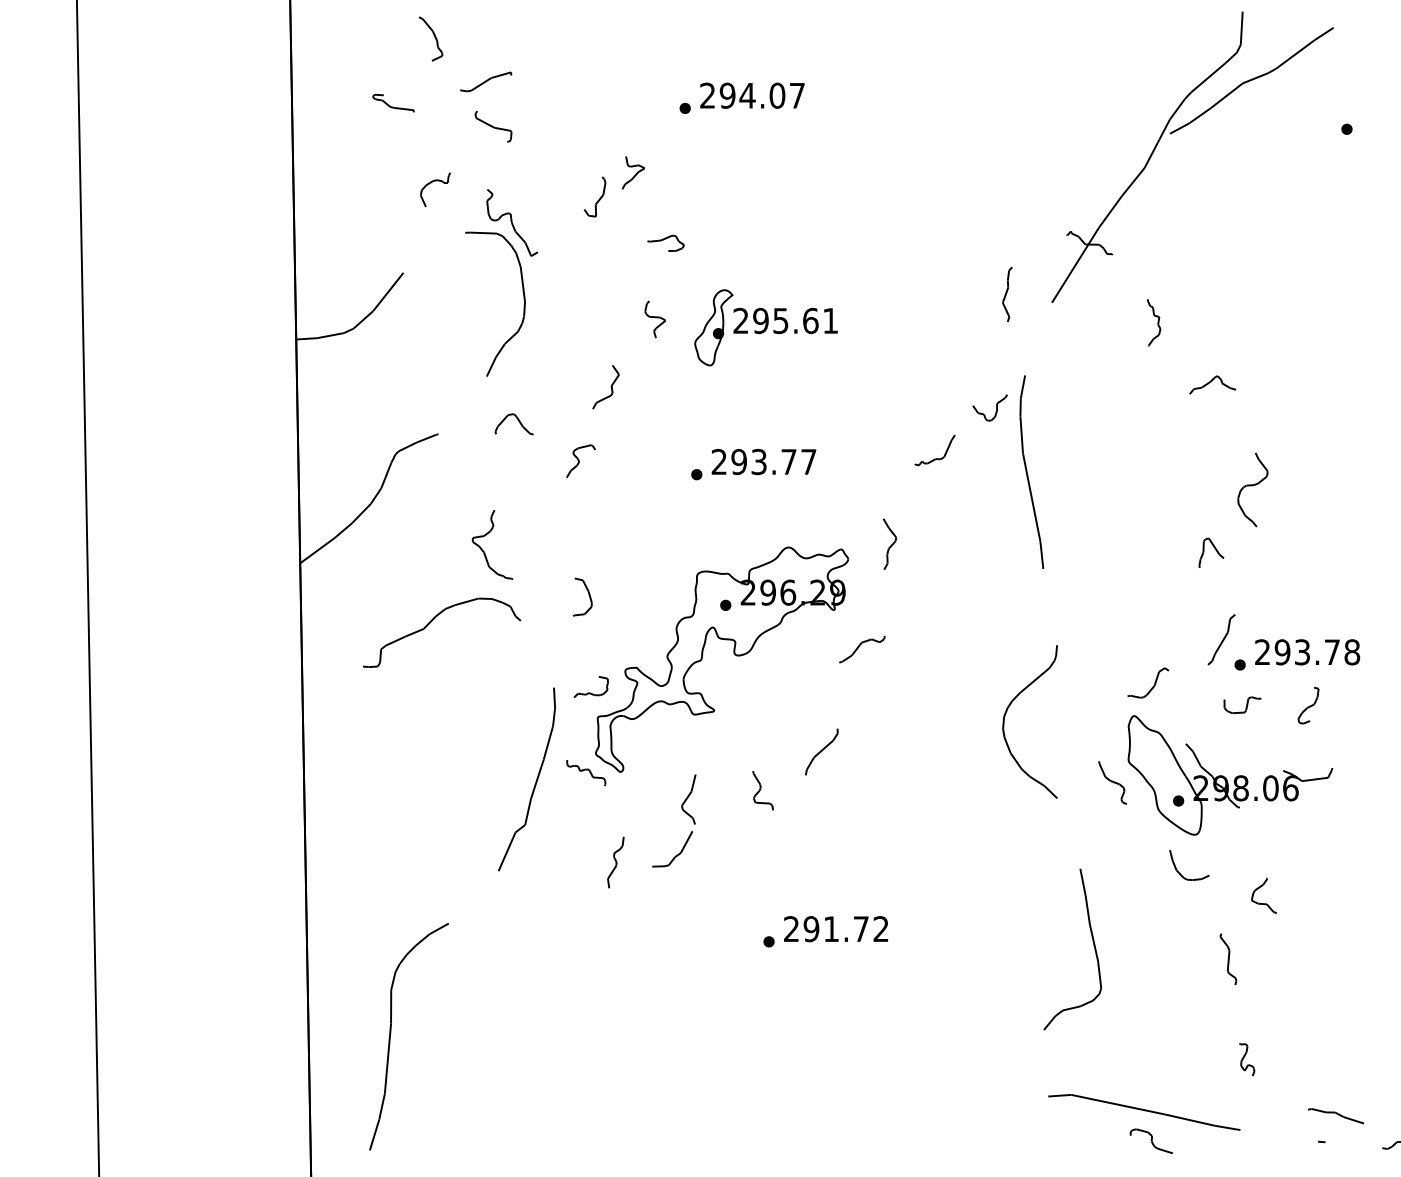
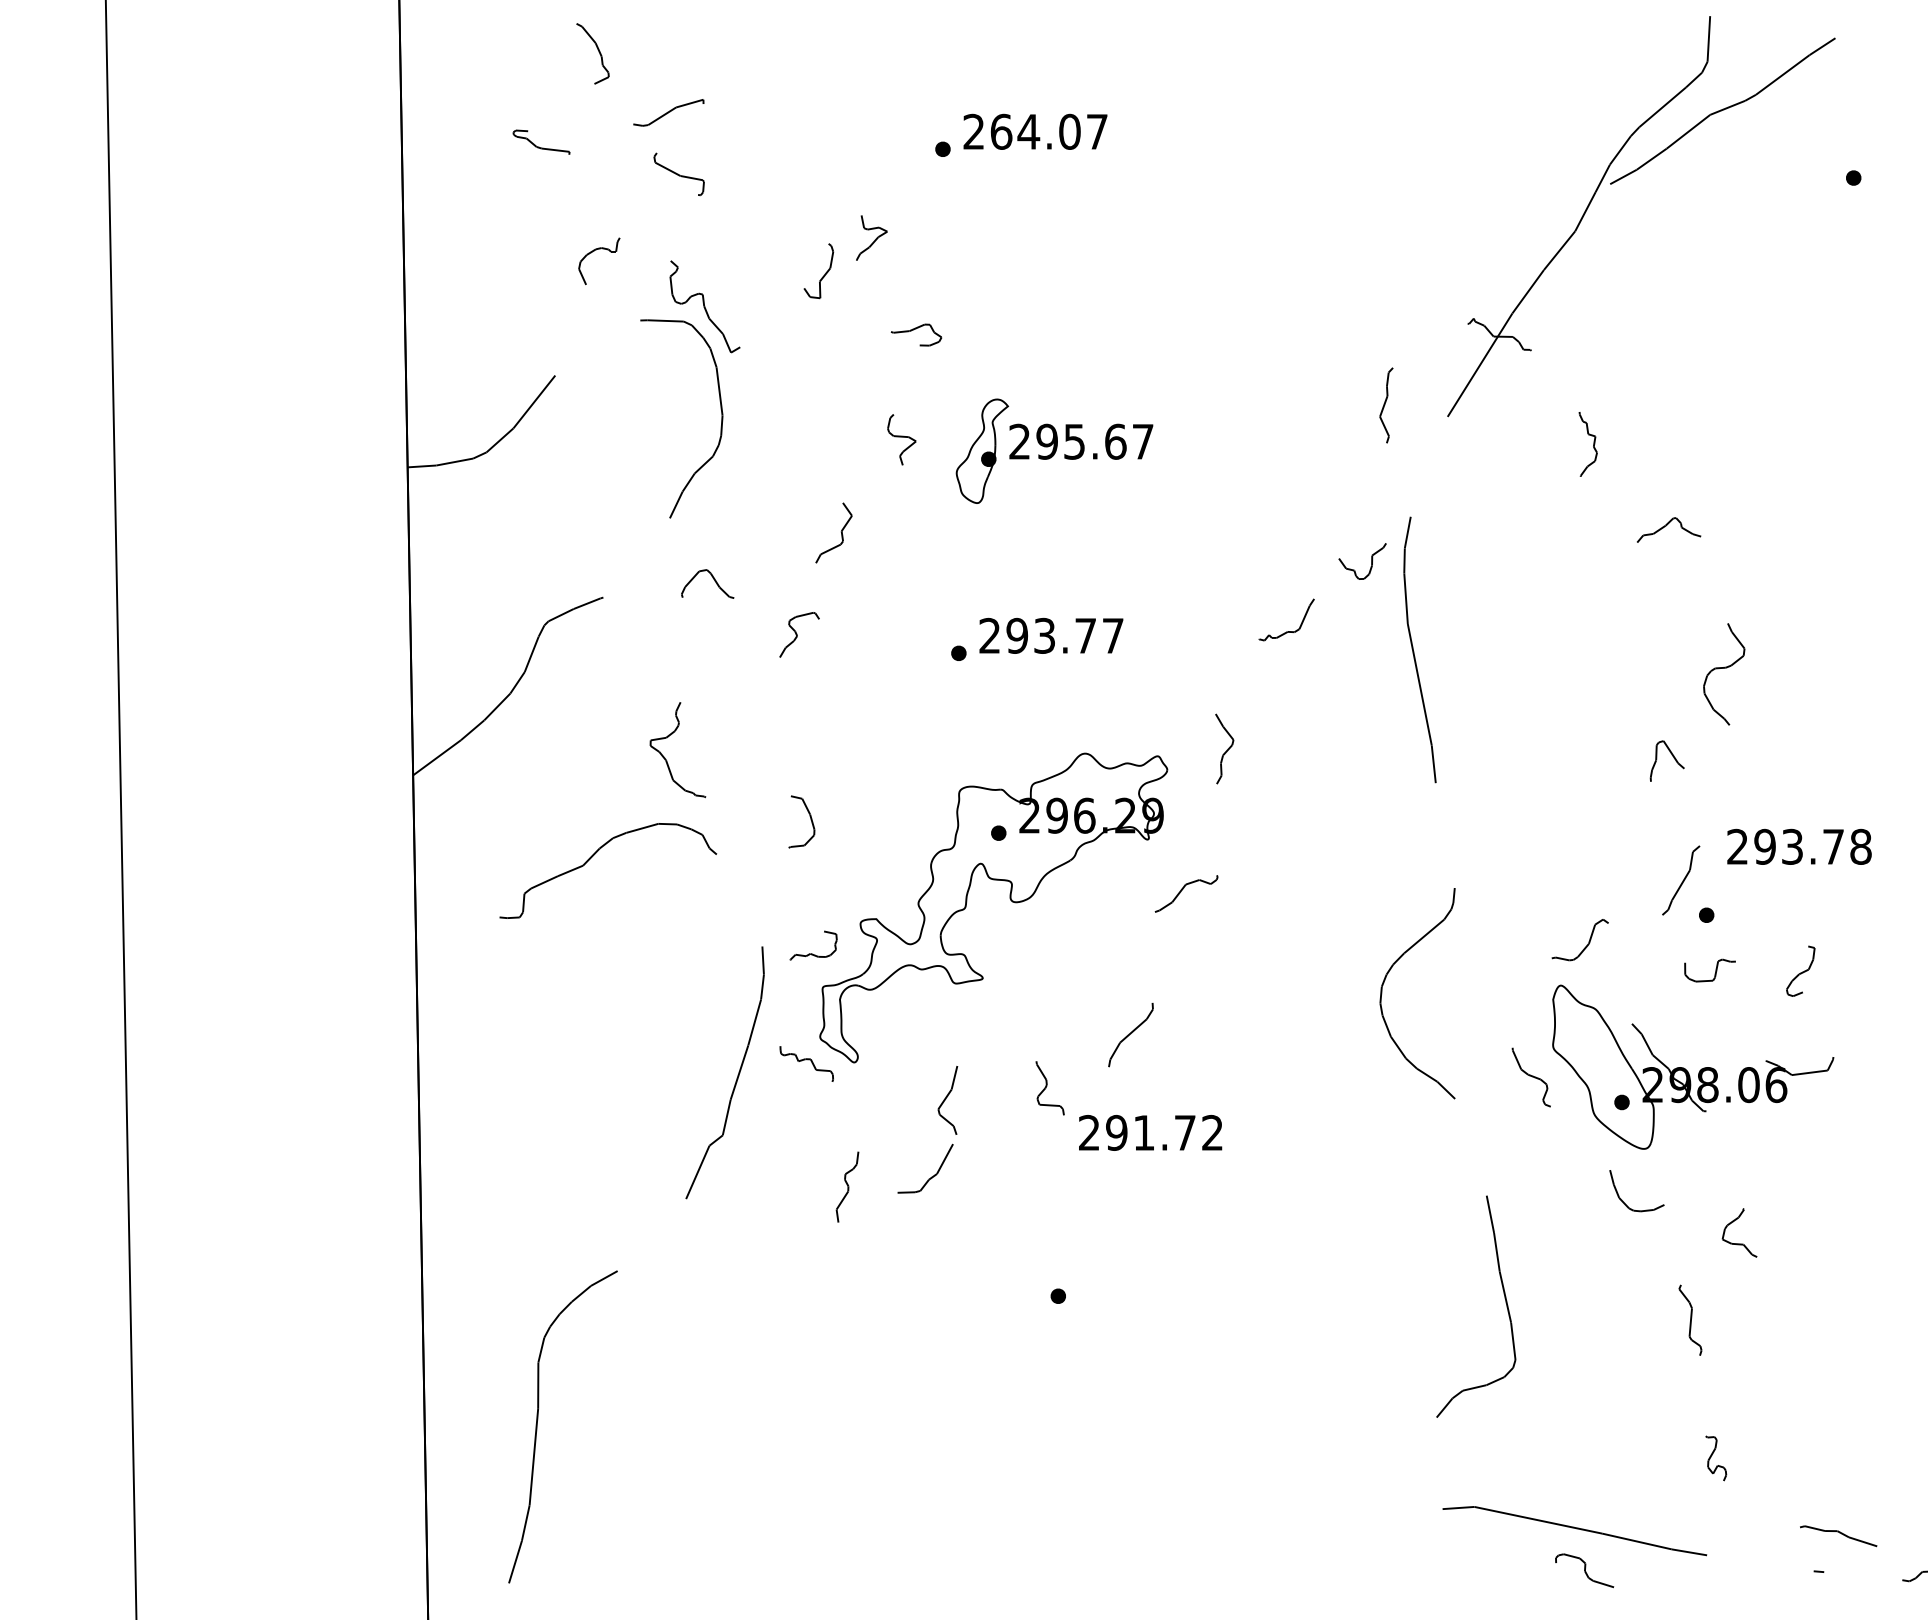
text: (727, 95) -> (1001, 131), 294.07 -> 264.07
text: (830, 320) -> (1142, 441), 295.61 -> 295.67
text: (1307, 652) -> (1799, 847), moved
text: (835, 929) -> (1149, 1133), moved

